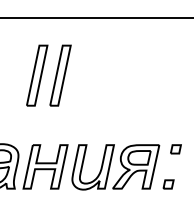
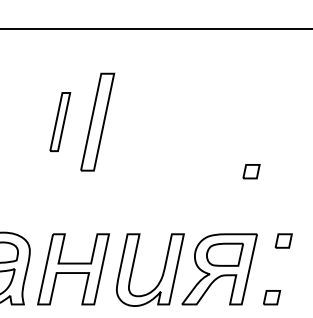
part: (37, 75) -> (60, 121), size x0.6
part: (155, 106) -> (250, 171), added

